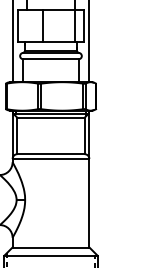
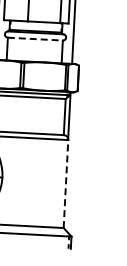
line: (50, 59) -> (34, 39), solid -> dashed
line: (89, 202) -> (66, 183), solid -> dashed

